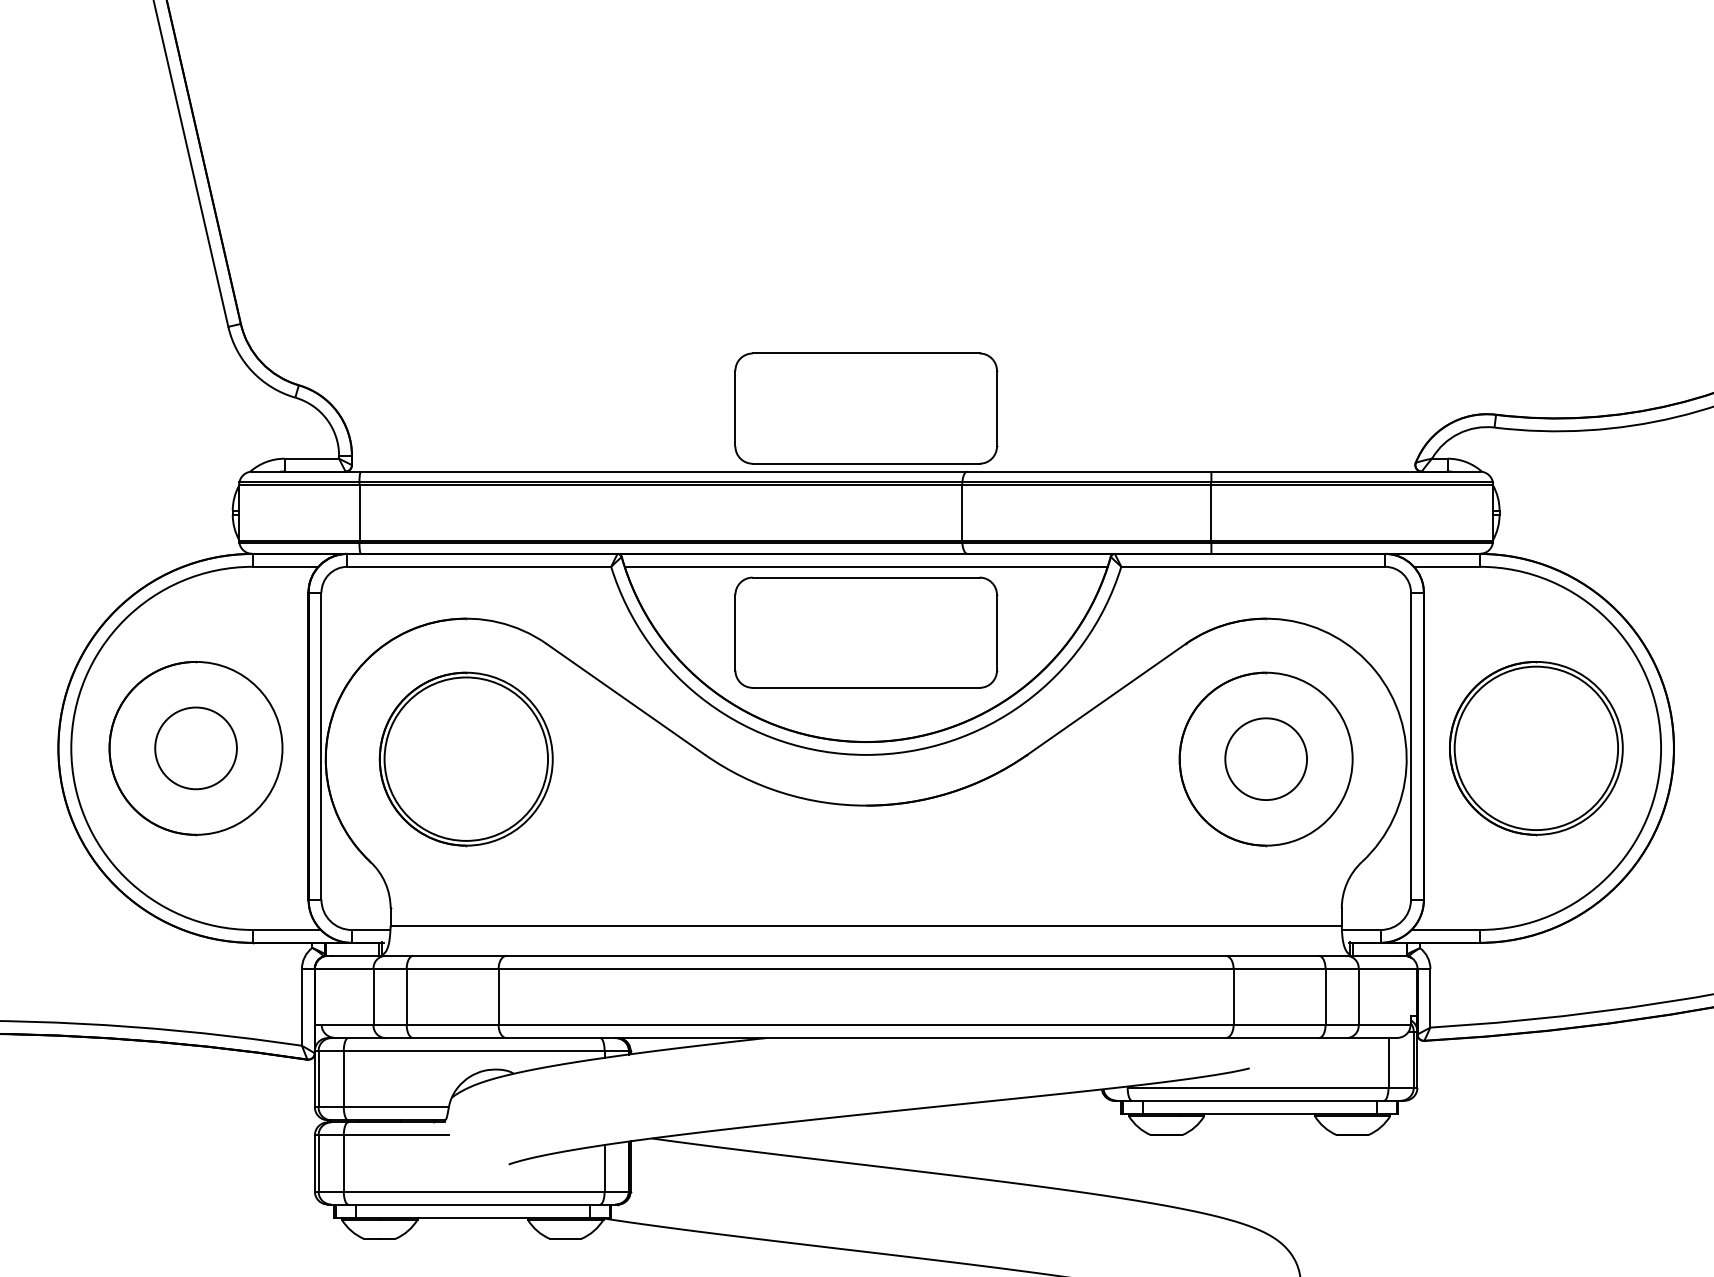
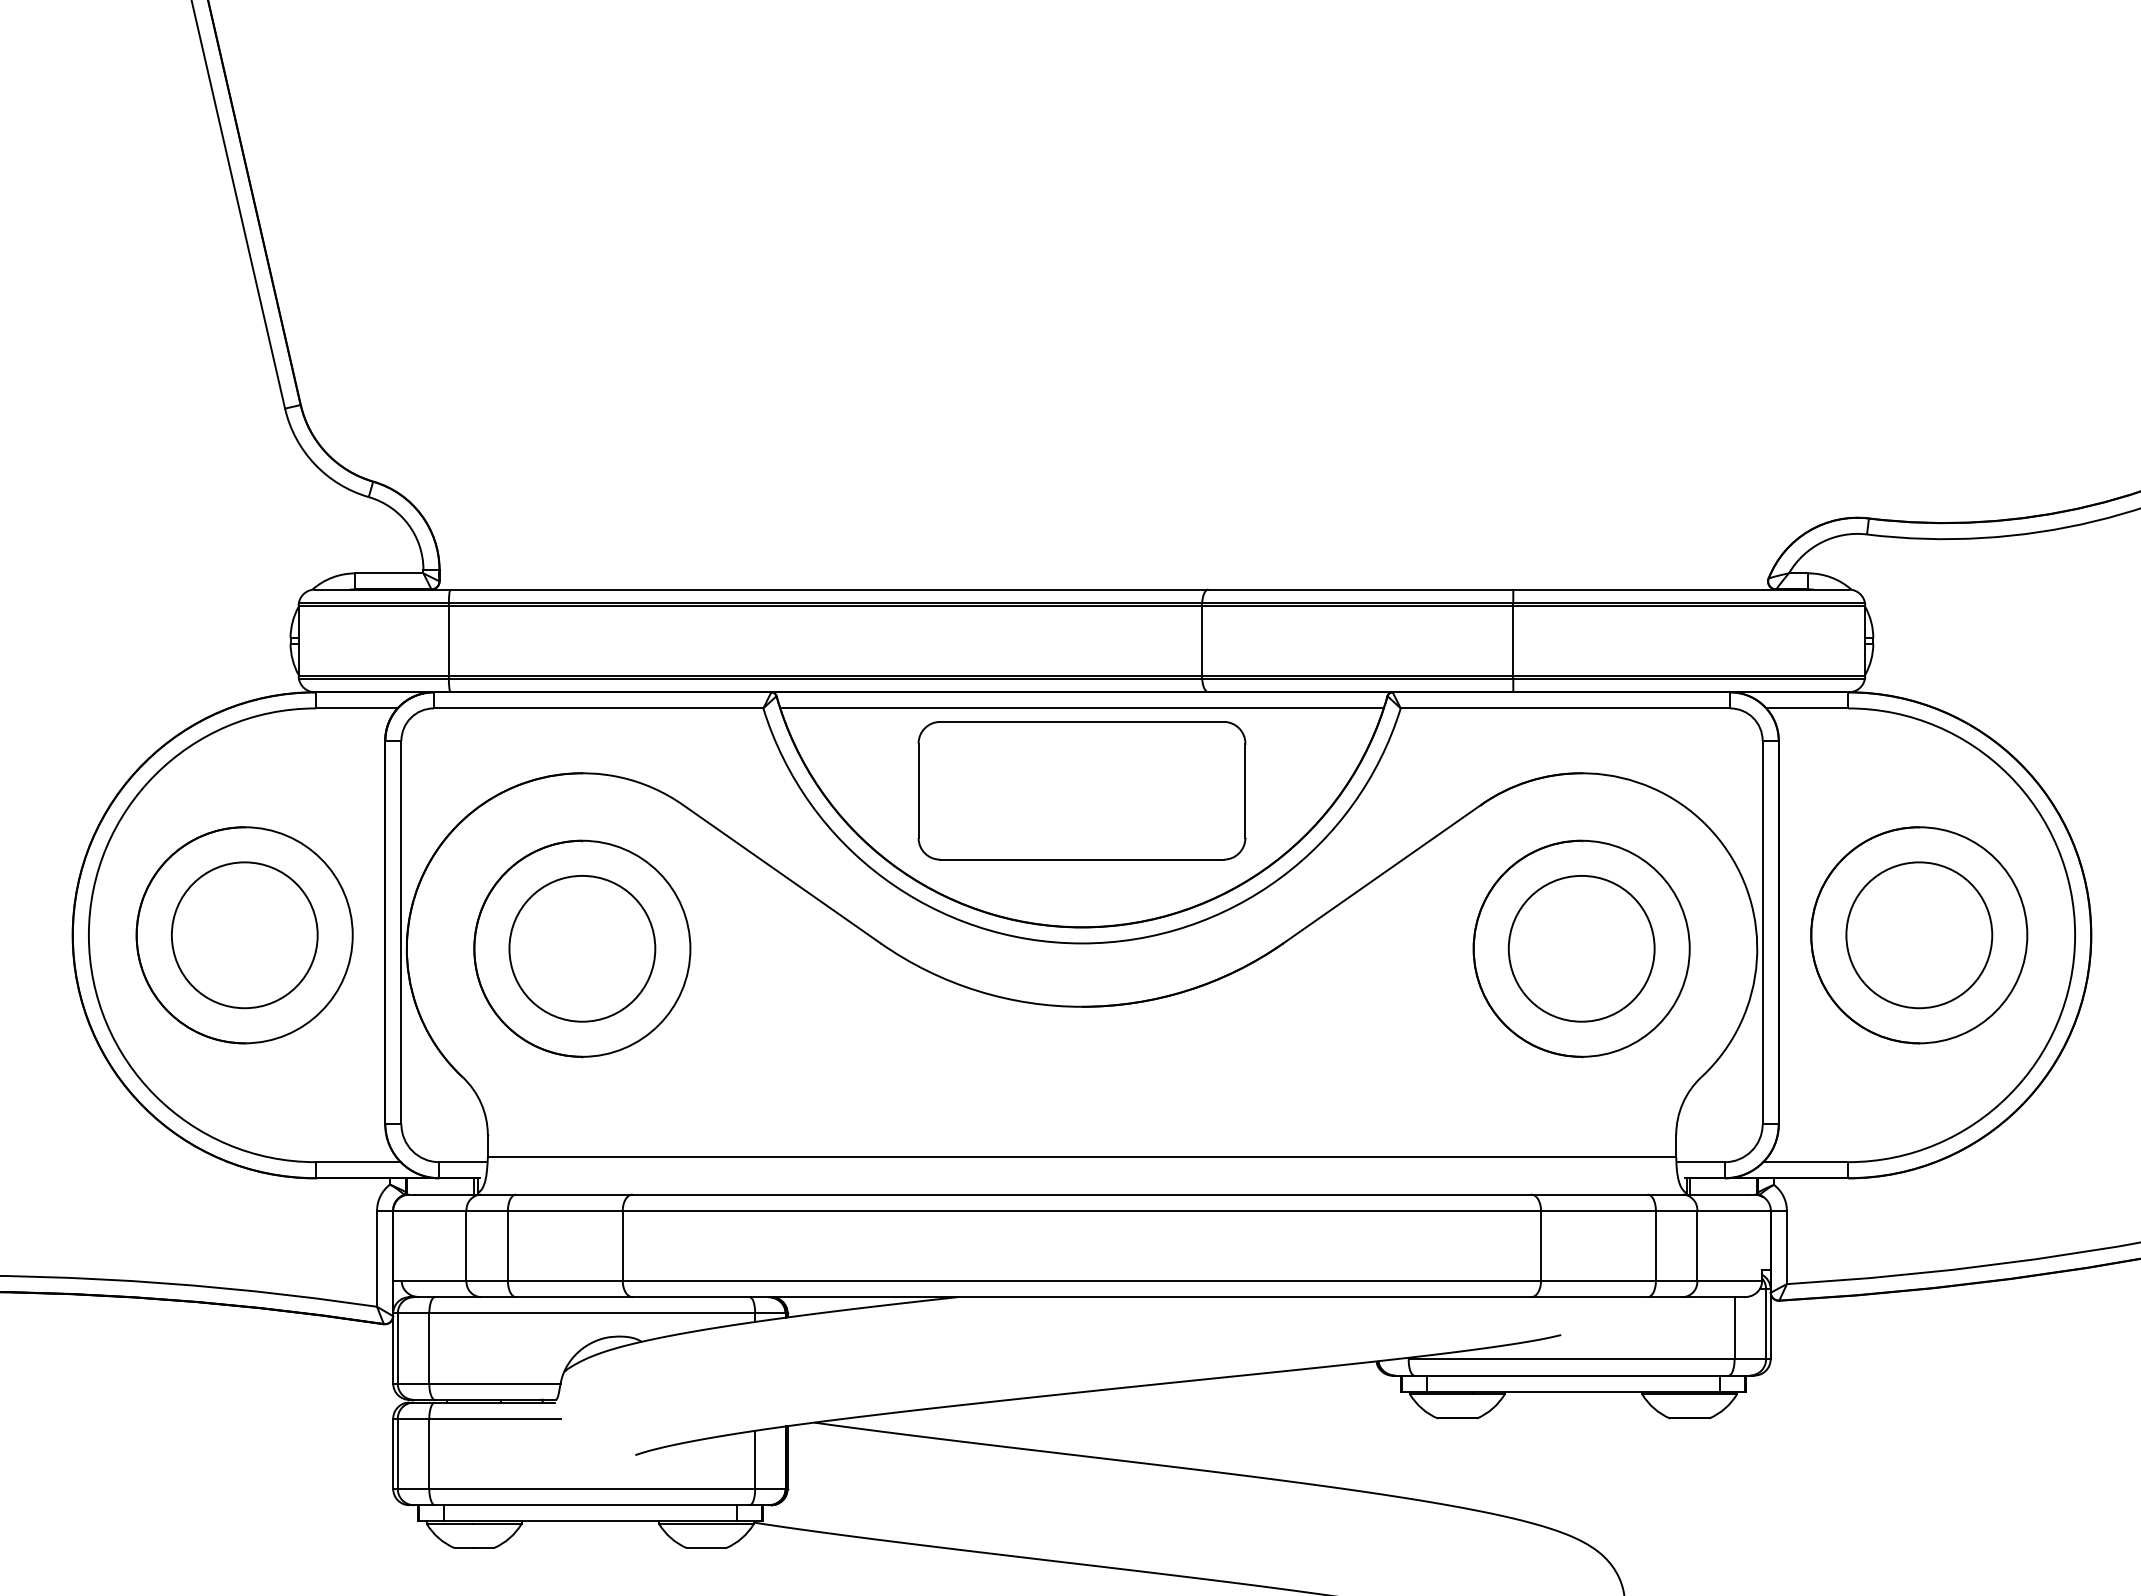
part: (865, 408) -> (1081, 510), removed
circle: (195, 748) -> (244, 935), size x1.43
circle: (1536, 748) -> (1919, 935), size x0.71
circle: (466, 758) -> (582, 948), size x0.71
circle: (1266, 758) -> (1581, 948), size x1.43

